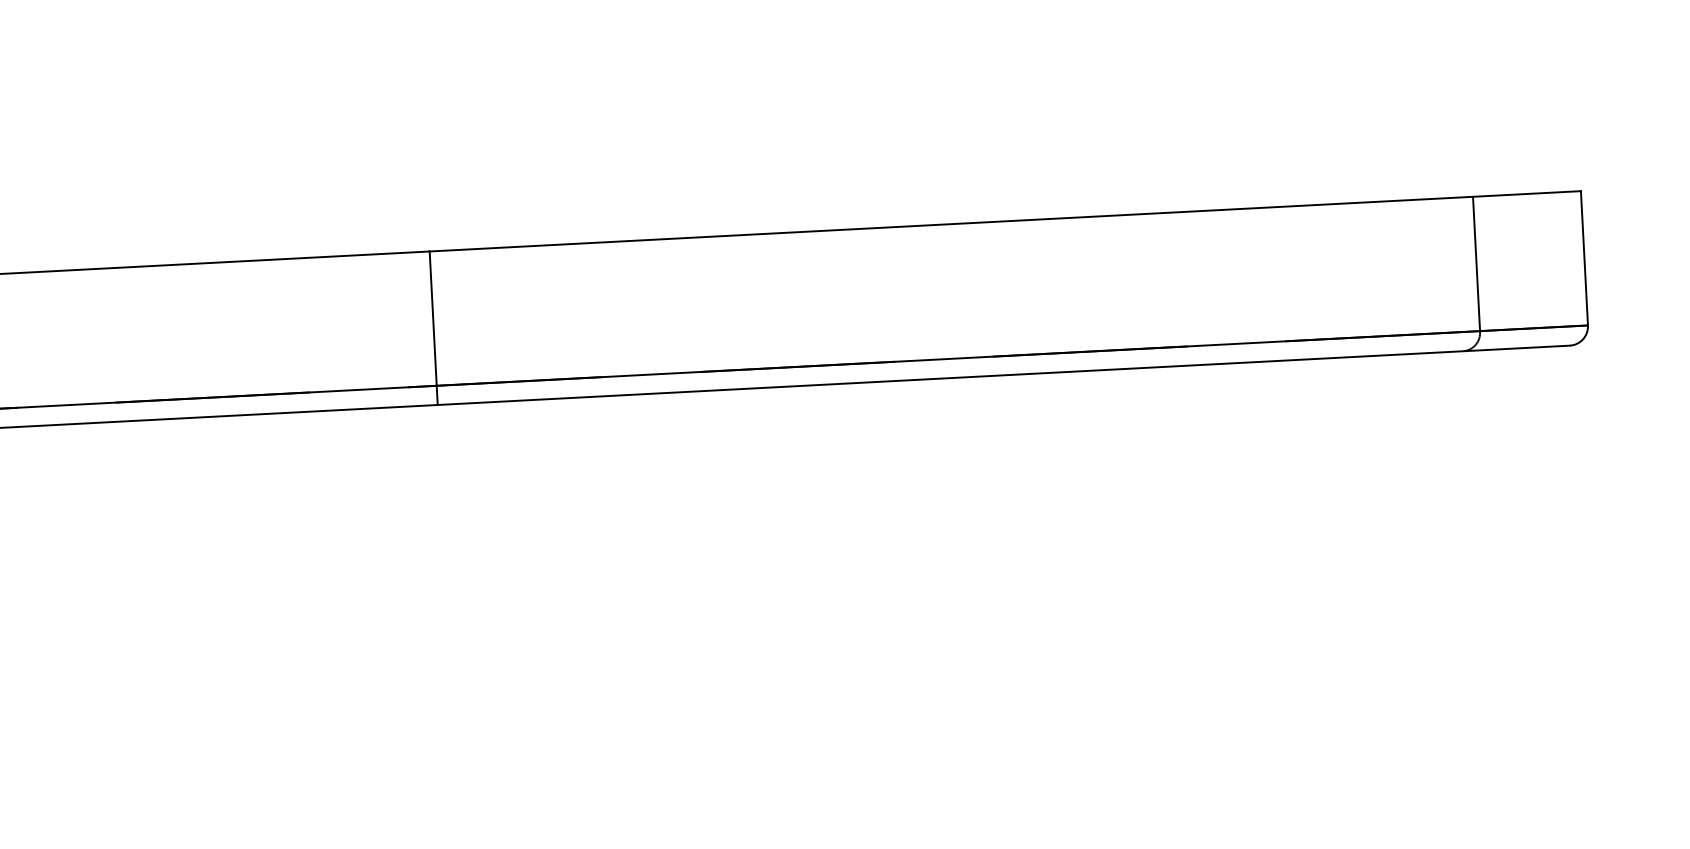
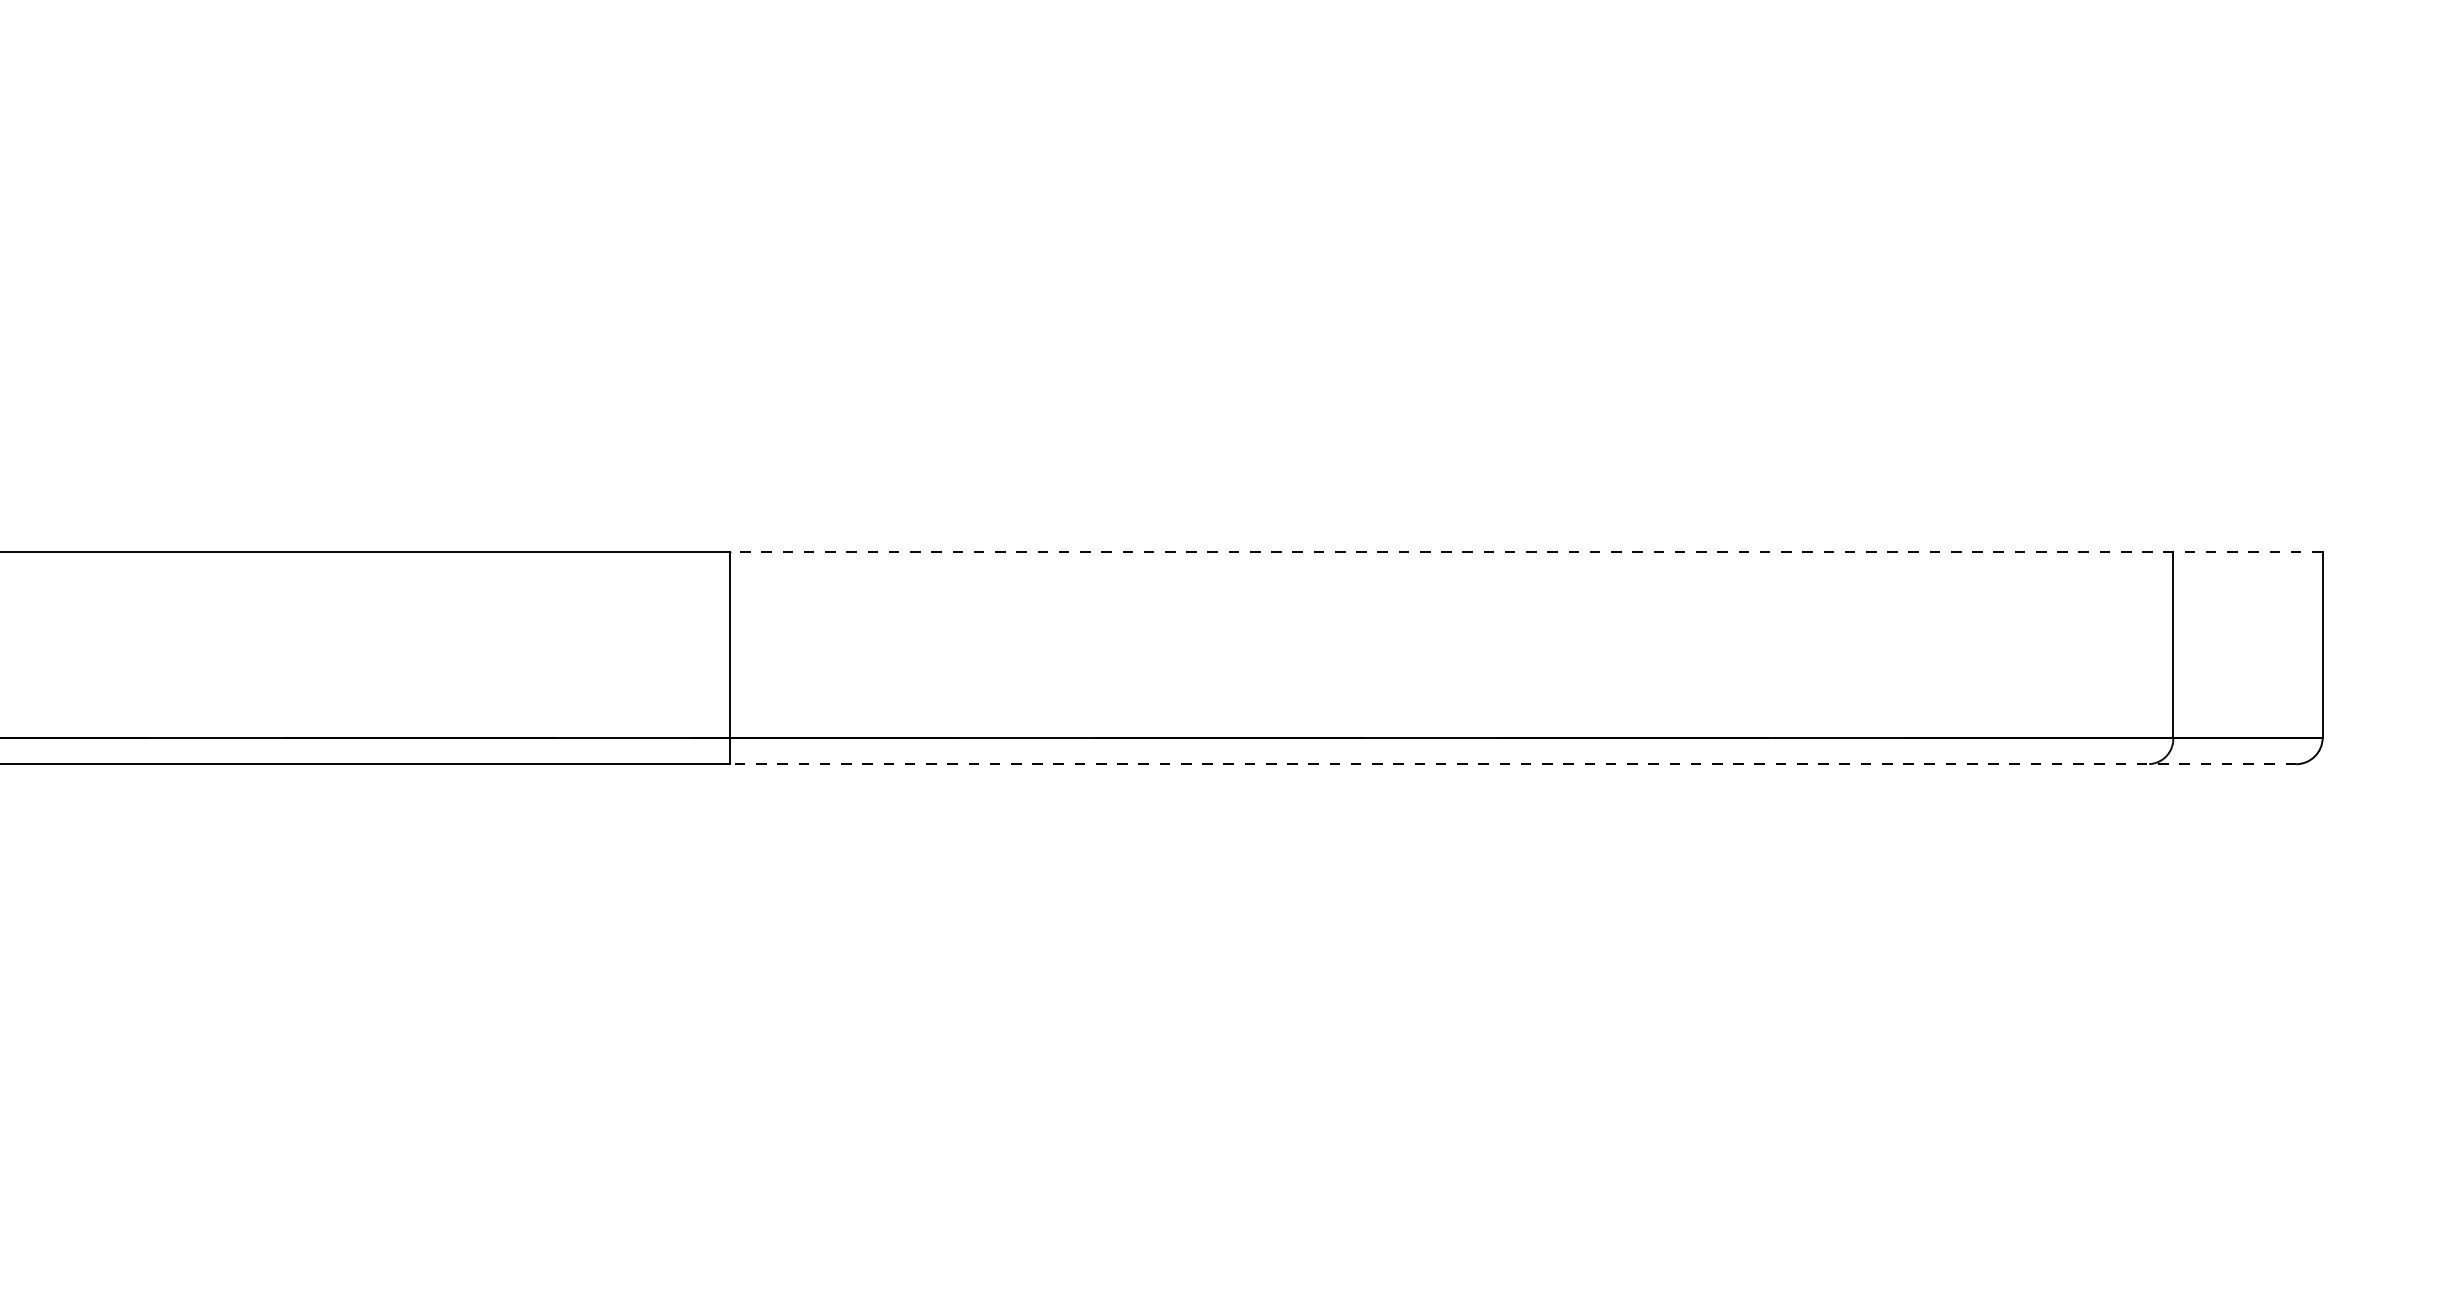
line: (1005, 221) -> (1526, 551), solid -> dashed
line: (1003, 375) -> (1512, 764), solid -> dashed

